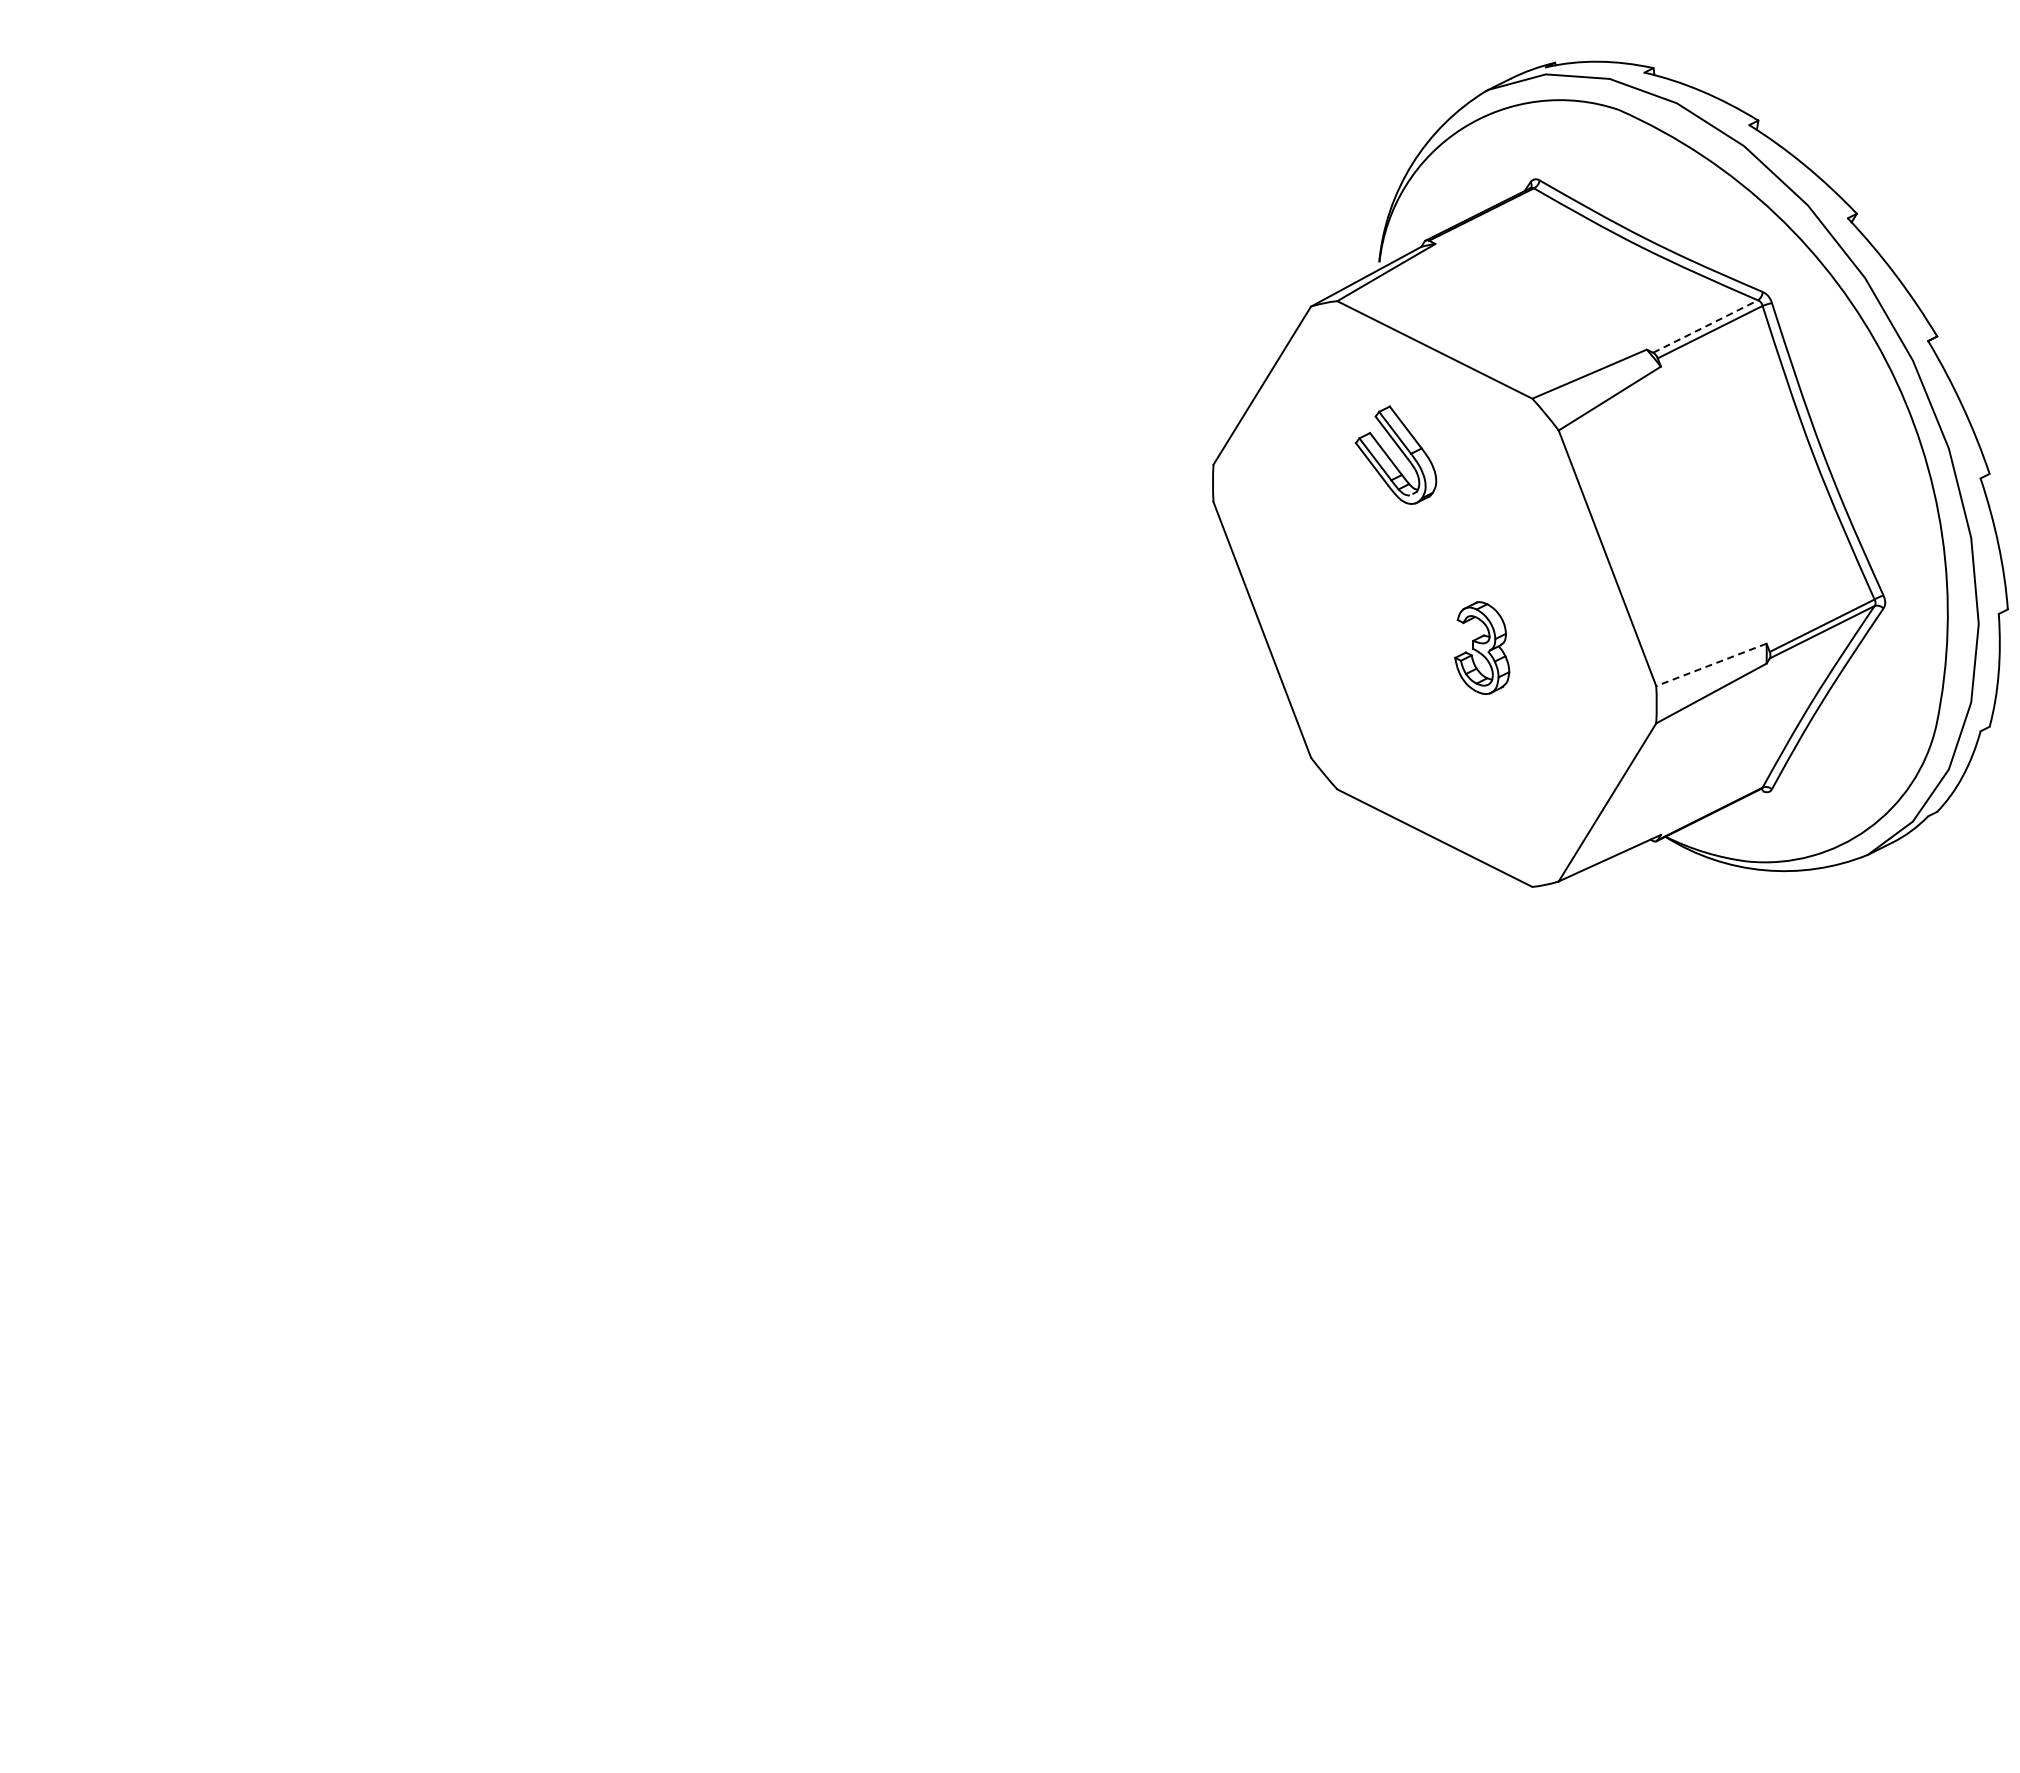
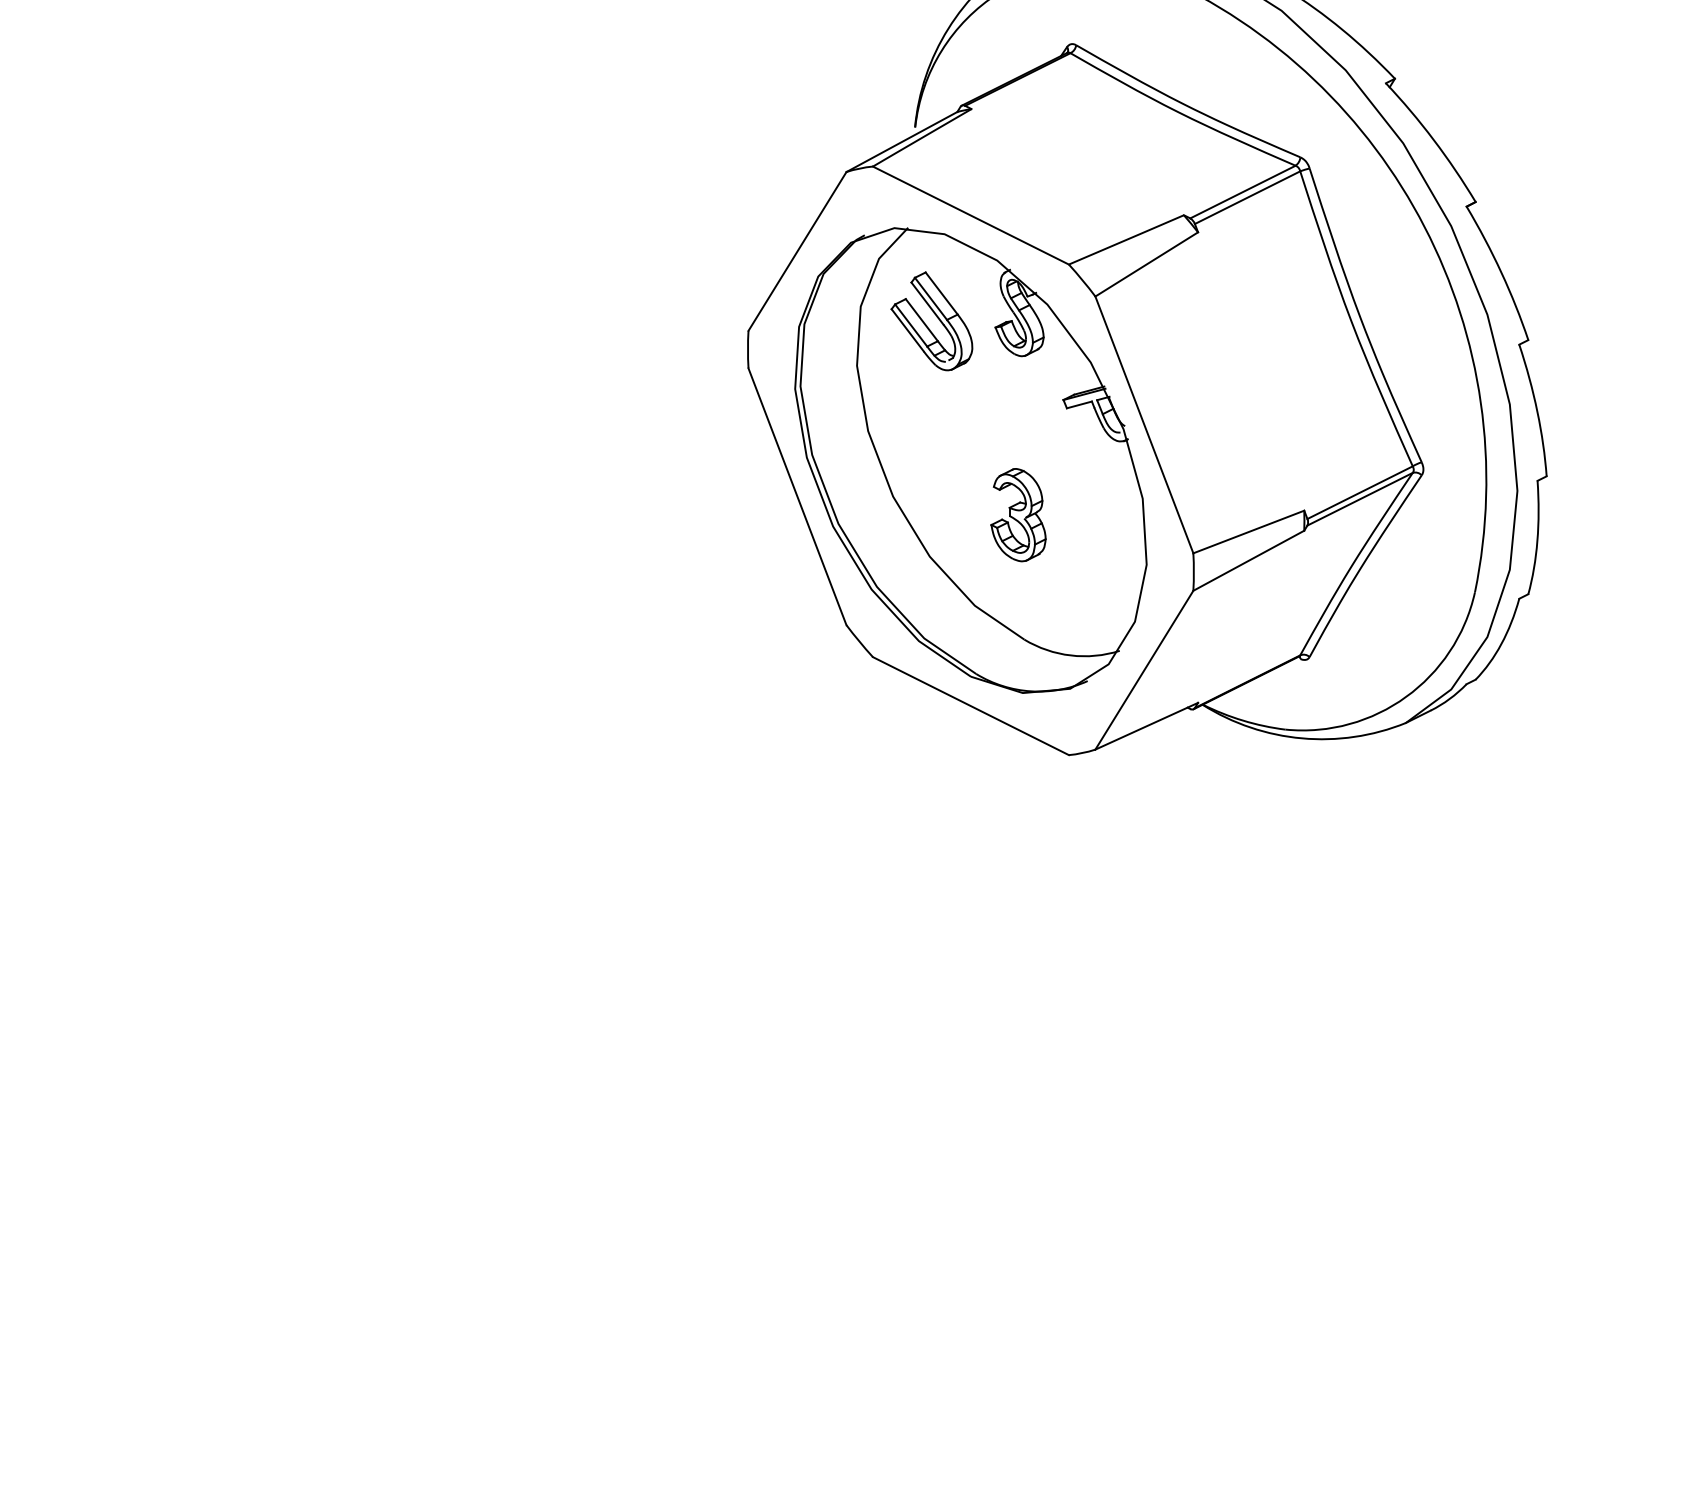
line: (1705, 326) -> (1242, 192), dashed -> solid
part: (1434, 593) -> (970, 460), added
line: (1710, 665) -> (1247, 532), dashed -> solid

